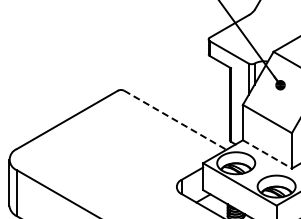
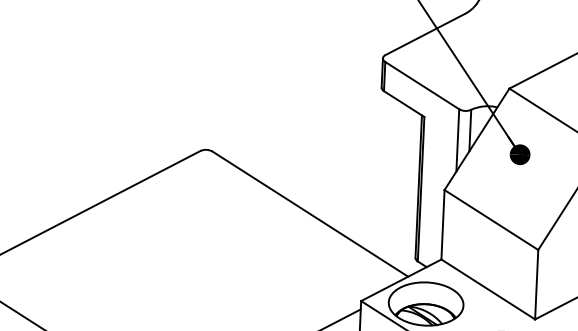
line: (175, 120) -> (310, 214), dashed -> solid
line: (267, 154) -> (488, 289), dashed -> solid

